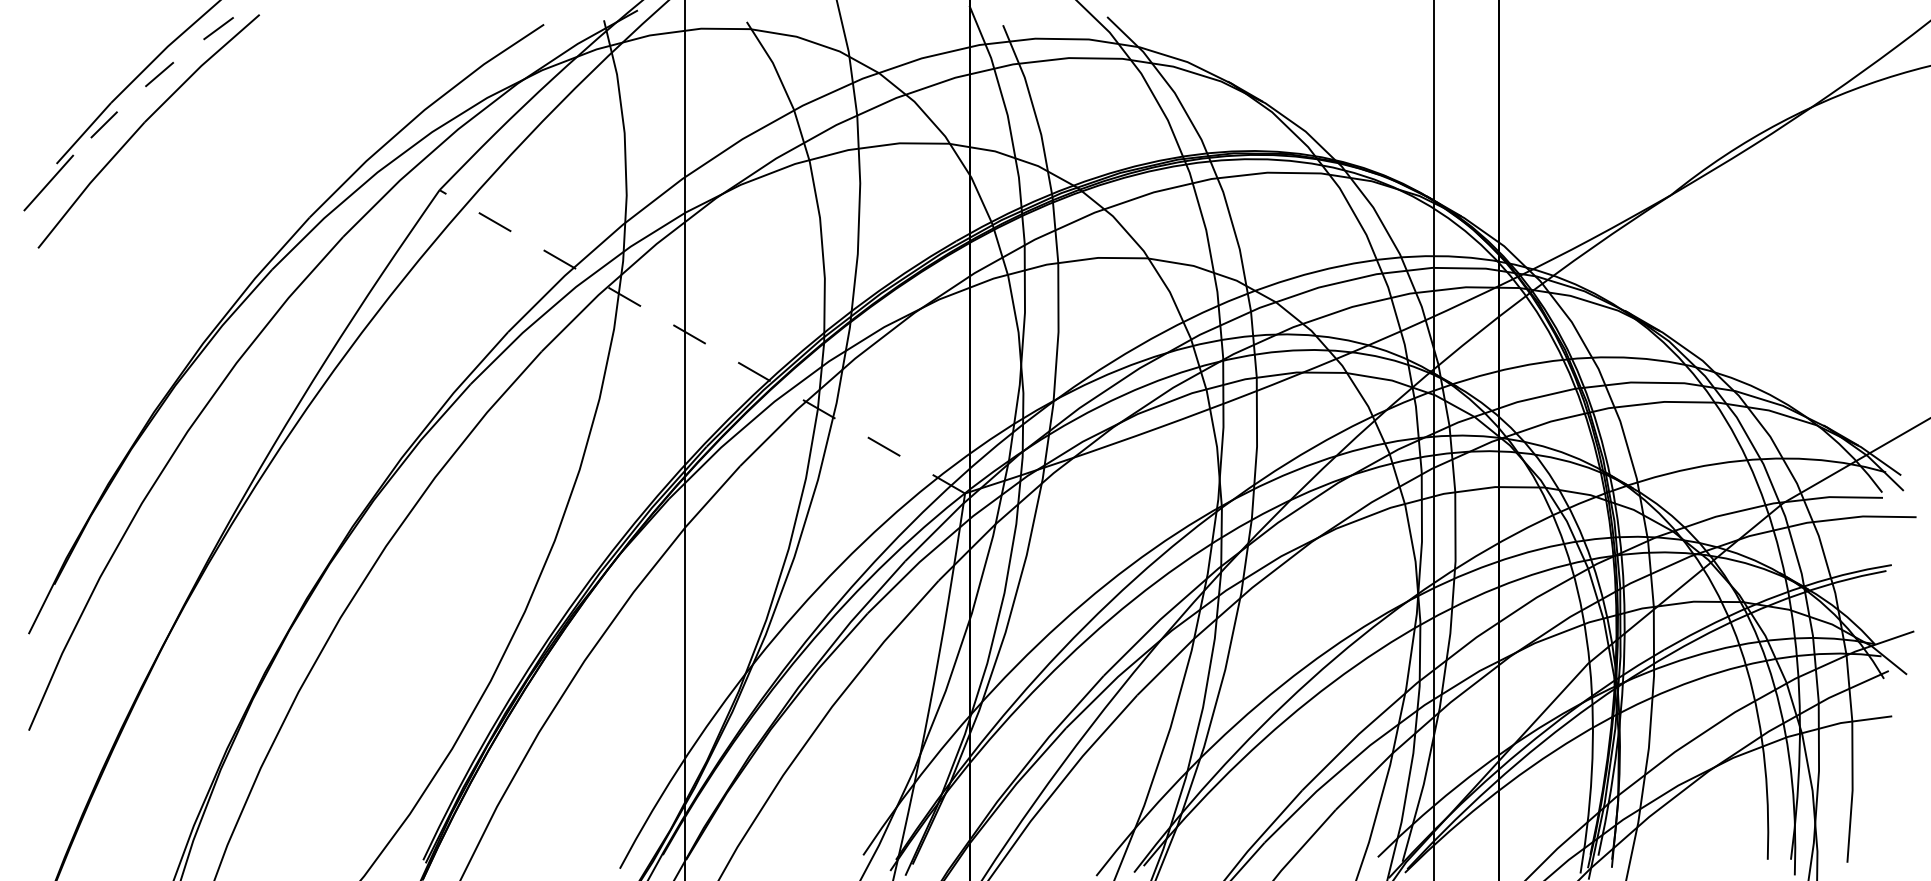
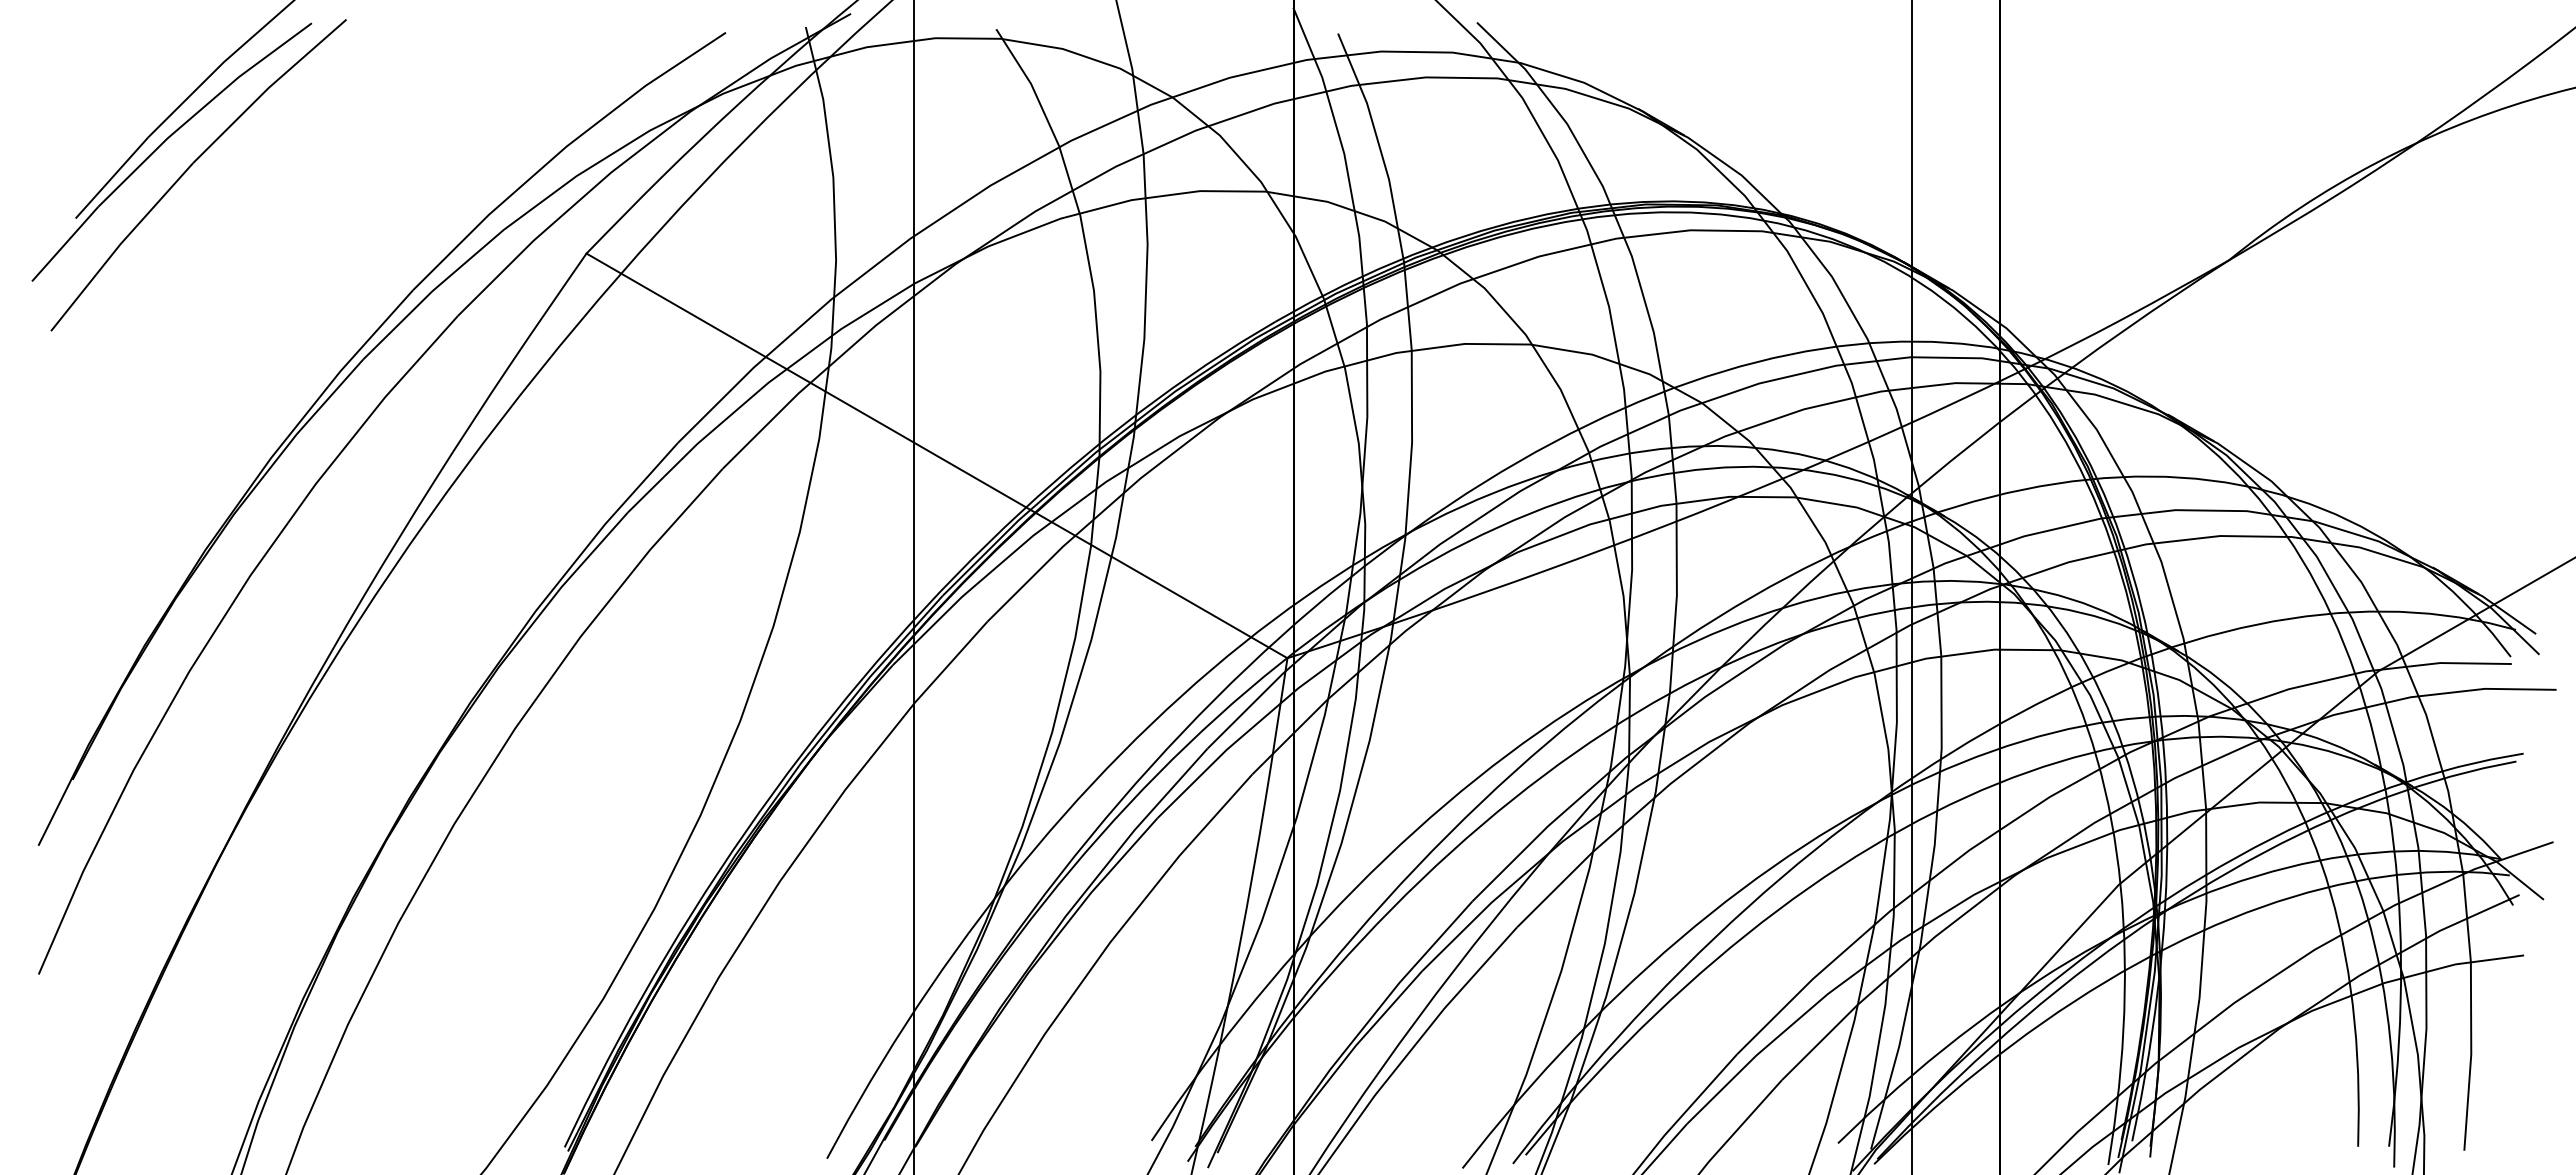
line: (150, 82) -> (200, 109), dashed -> solid
line: (702, 341) -> (937, 455), dashed -> solid

